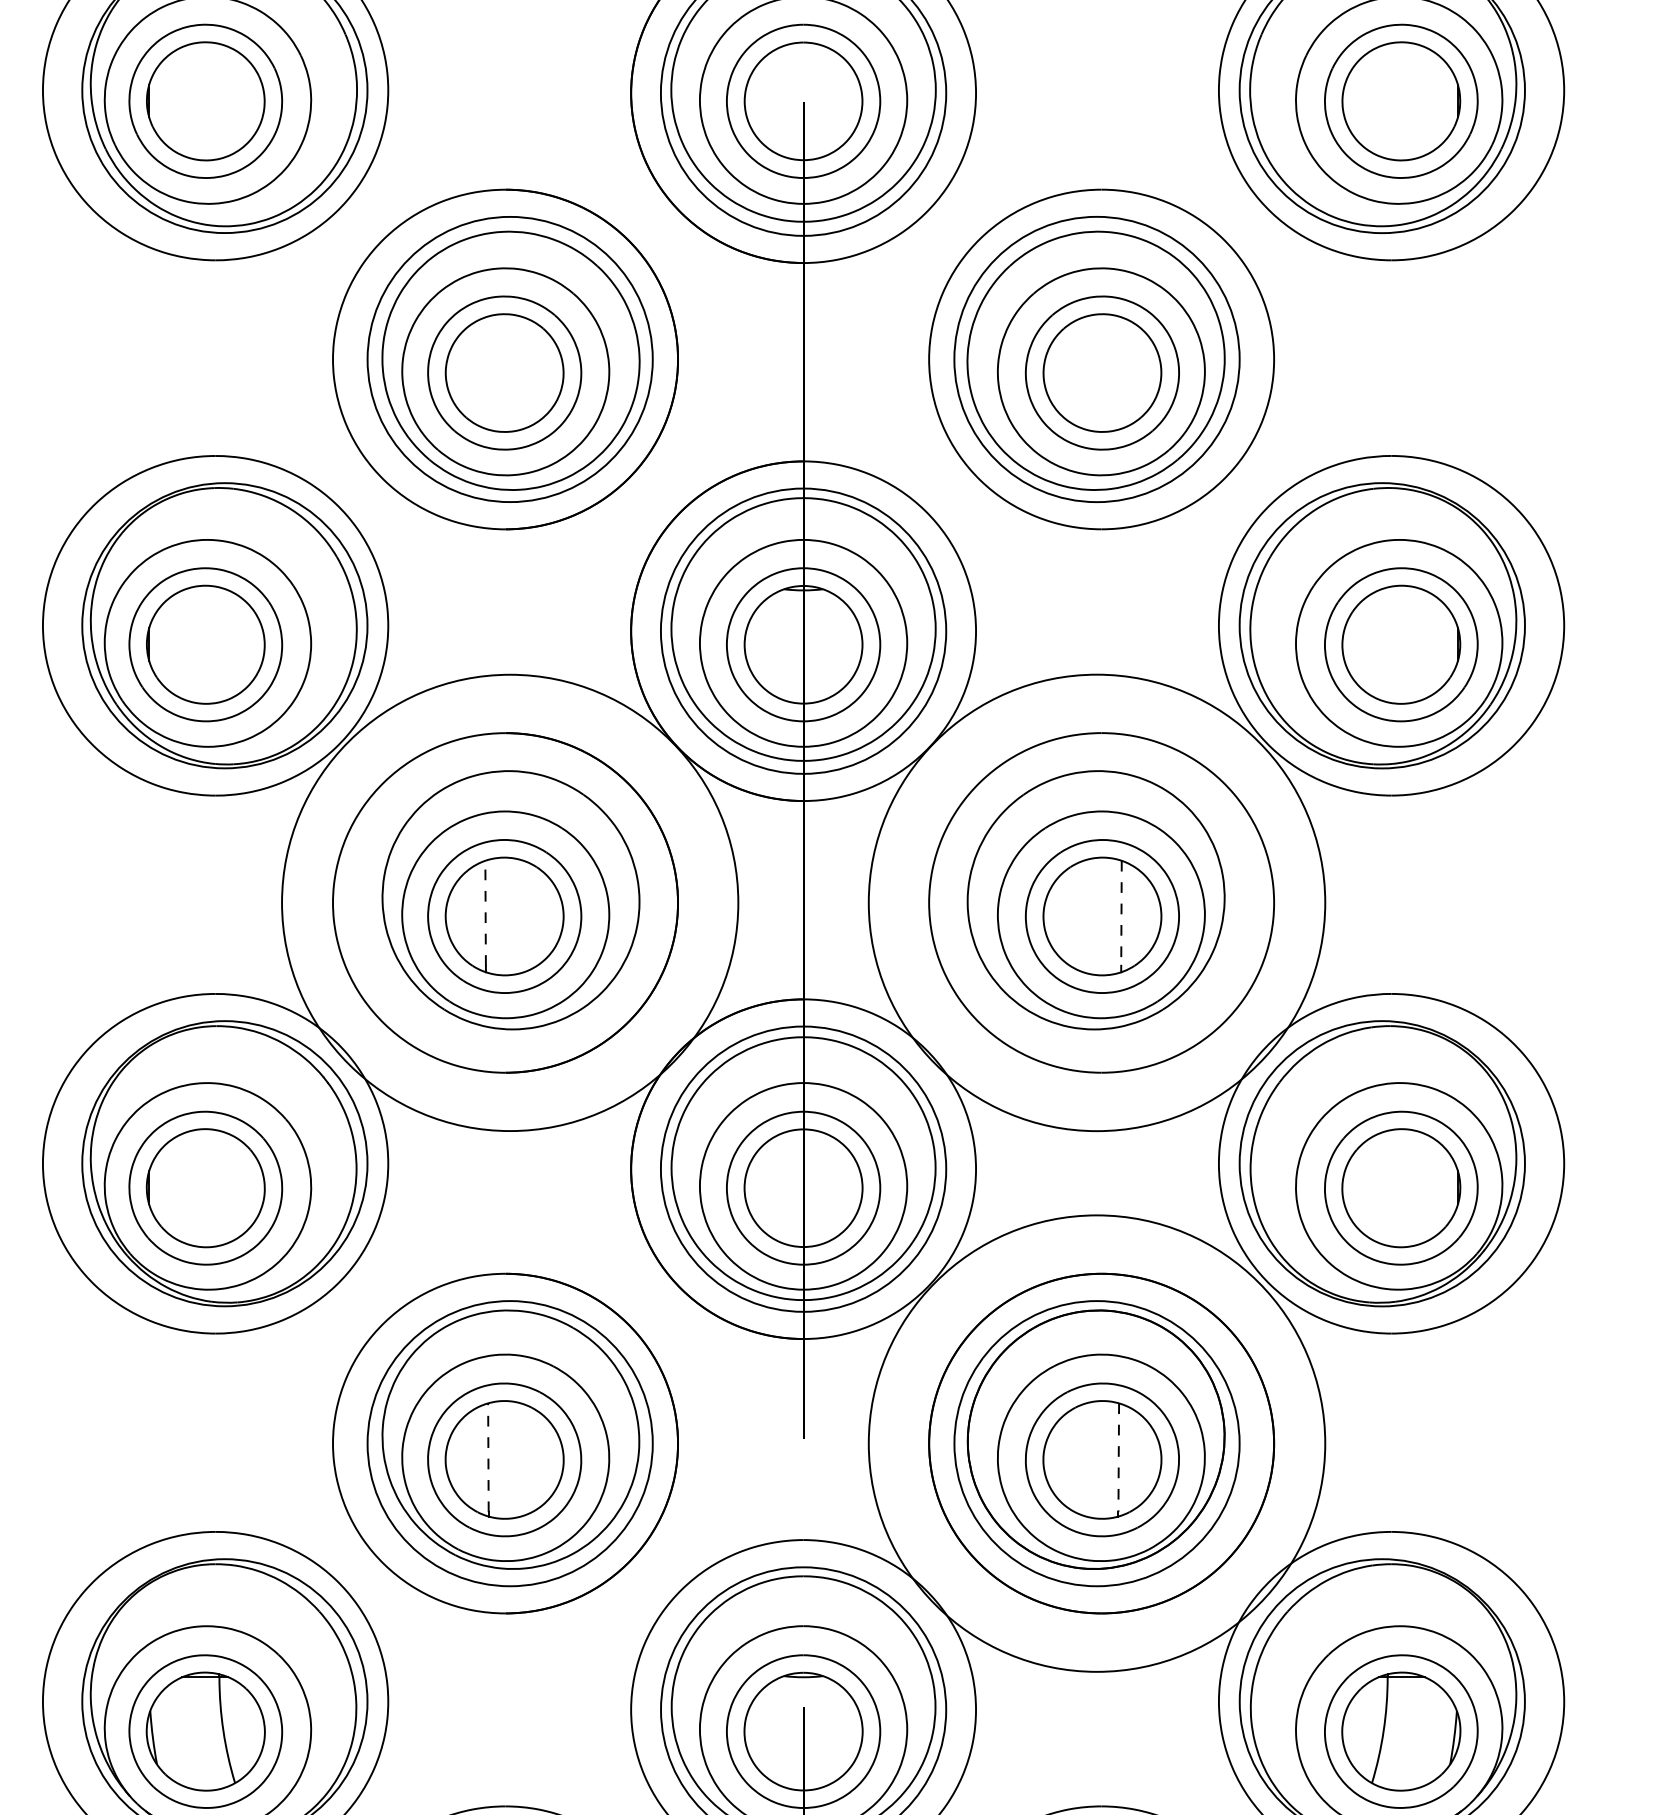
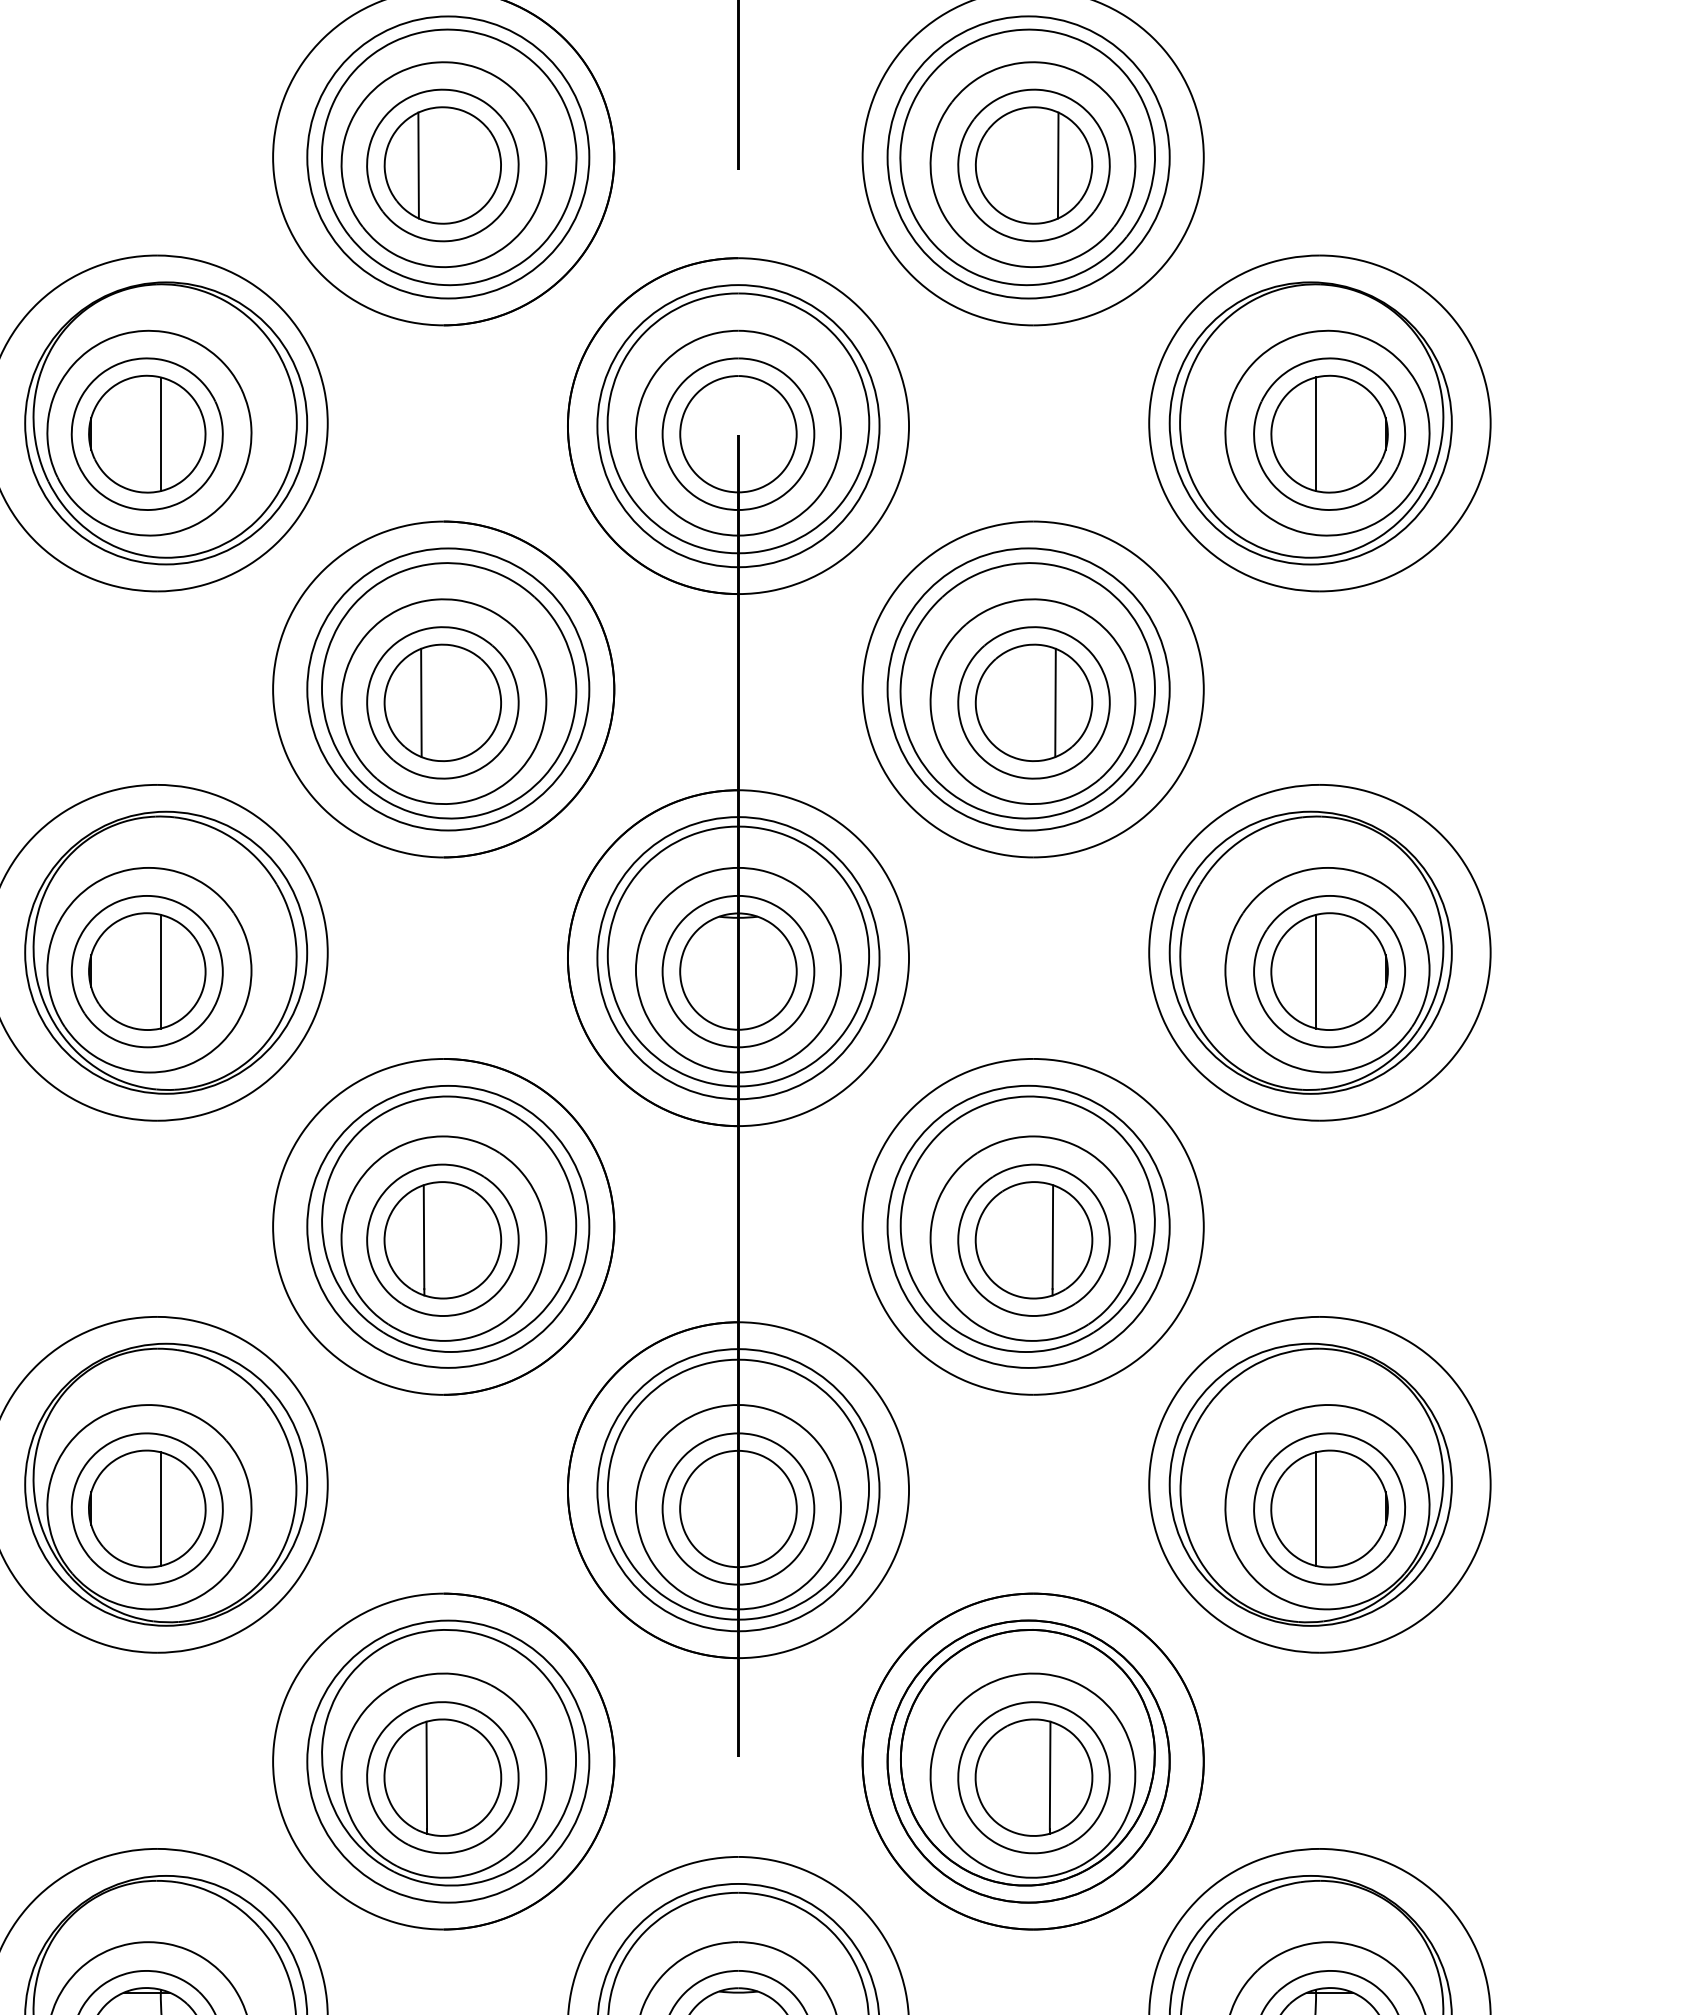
line: (219, 101) -> (160, 434), added
line: (1388, 101) -> (1316, 434), added
line: (483, 372) -> (421, 702), added
line: (1124, 372) -> (1055, 702), added
line: (219, 644) -> (160, 971), added
line: (1388, 644) -> (1316, 971), added
circle: (510, 902) -> (448, 1226), size x0.62
circle: (1096, 902) -> (1028, 1226), size x0.62
line: (486, 913) -> (424, 1237), dashed -> solid
line: (1121, 913) -> (1052, 1237), dashed -> solid
line: (219, 1187) -> (160, 1508), added
line: (1388, 1187) -> (1316, 1508), added
circle: (1096, 1443) -> (1028, 1761), size x0.62
line: (488, 1457) -> (426, 1775), dashed -> solid
line: (1119, 1457) -> (1050, 1775), dashed -> solid

